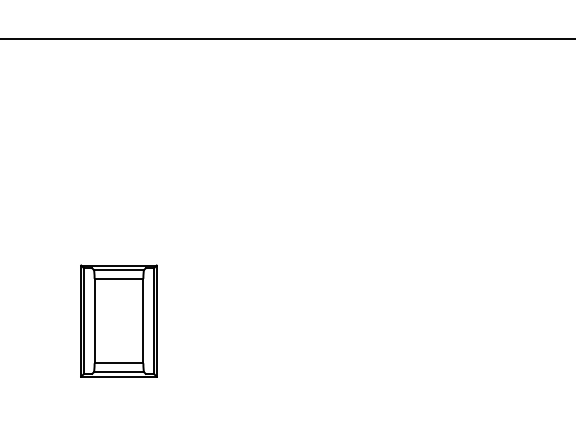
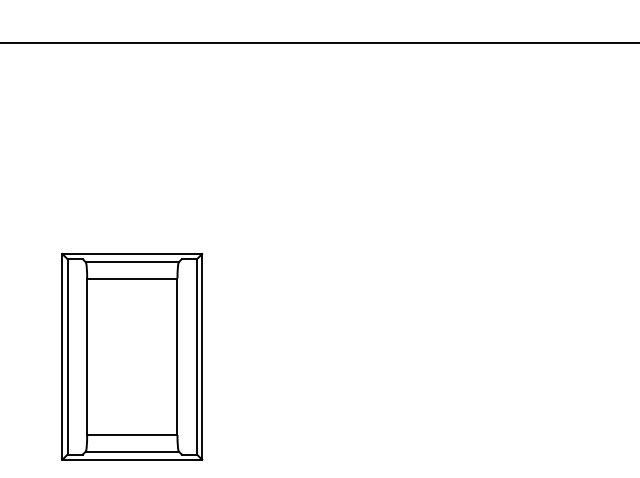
part: (118, 320) -> (131, 356), size x1.67

